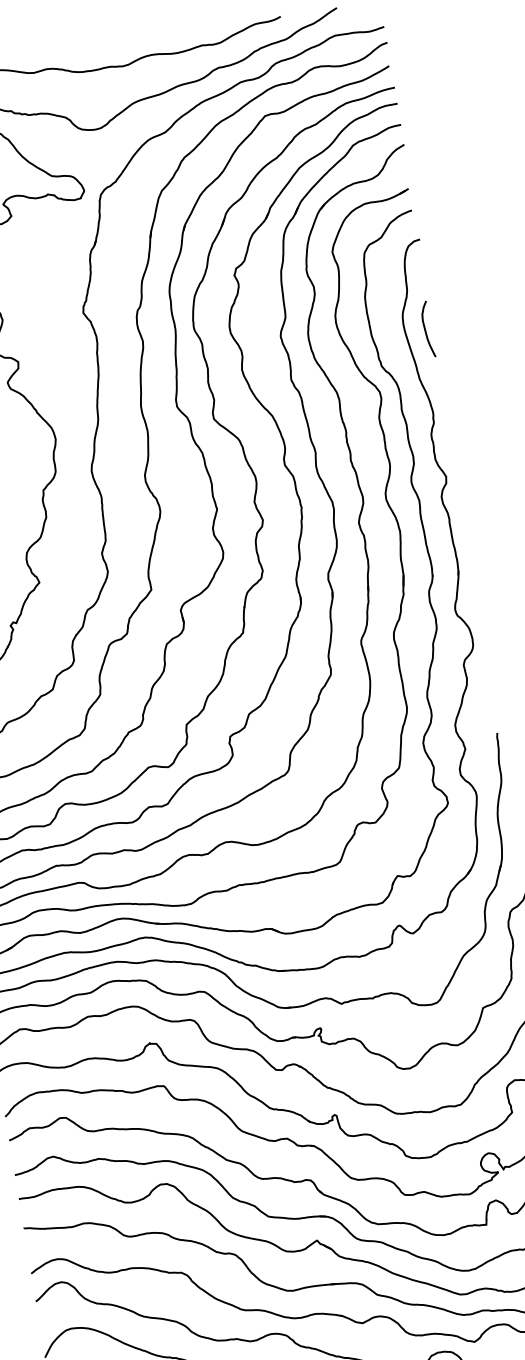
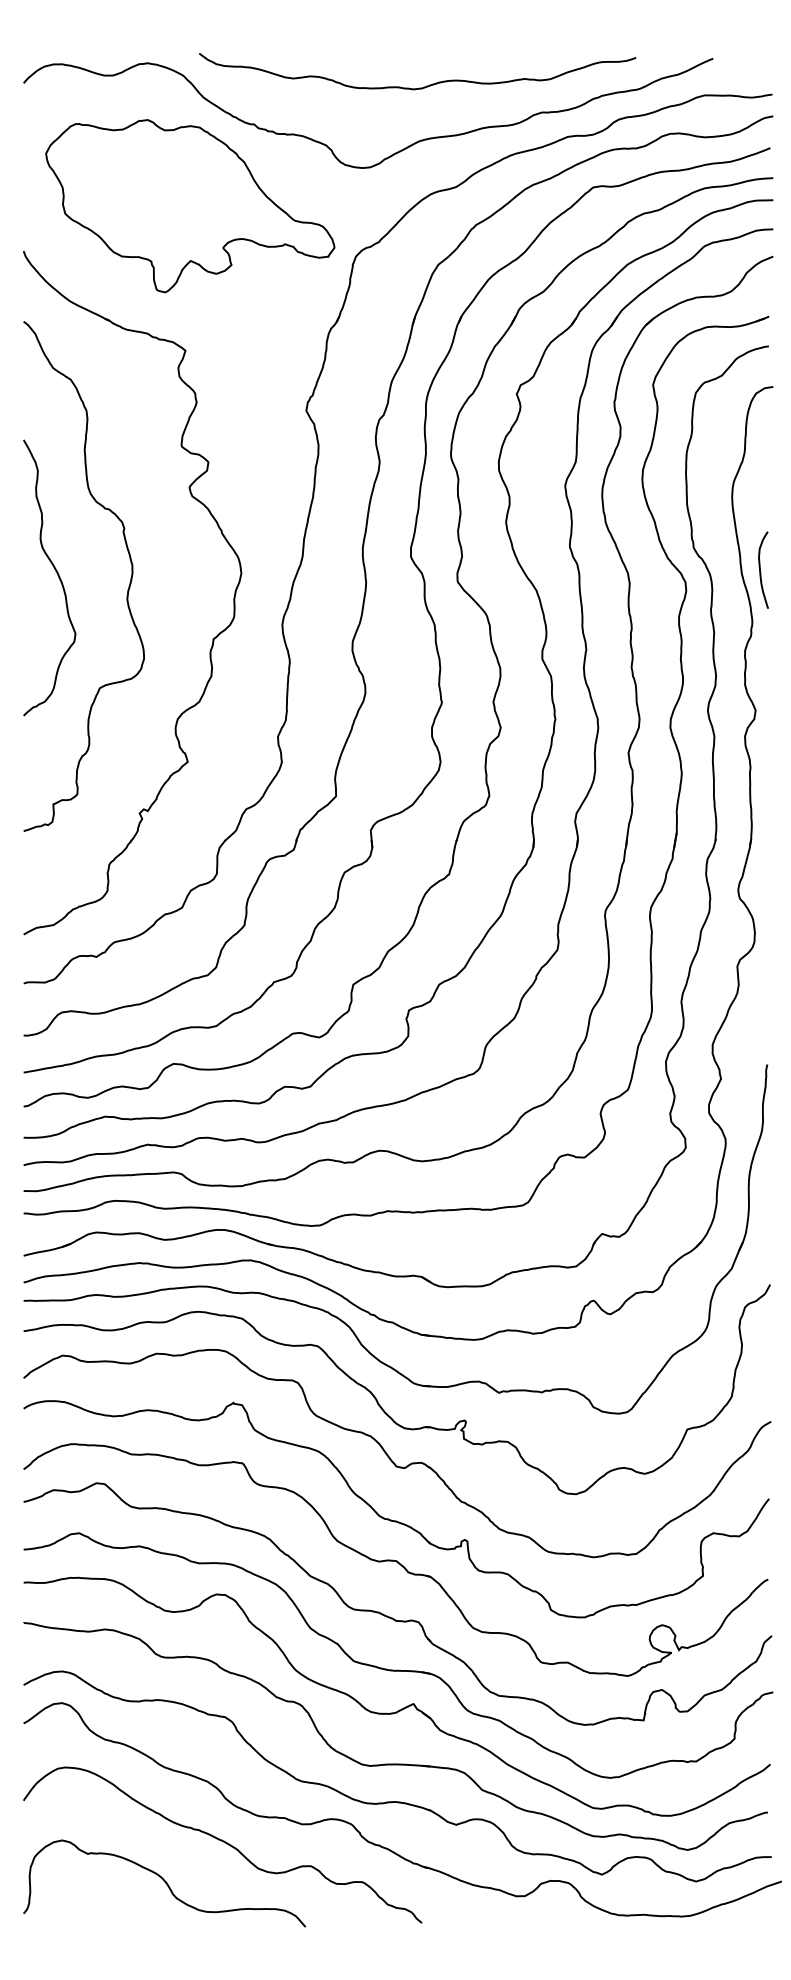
curve: (425, 329) -> (760, 569), moved

